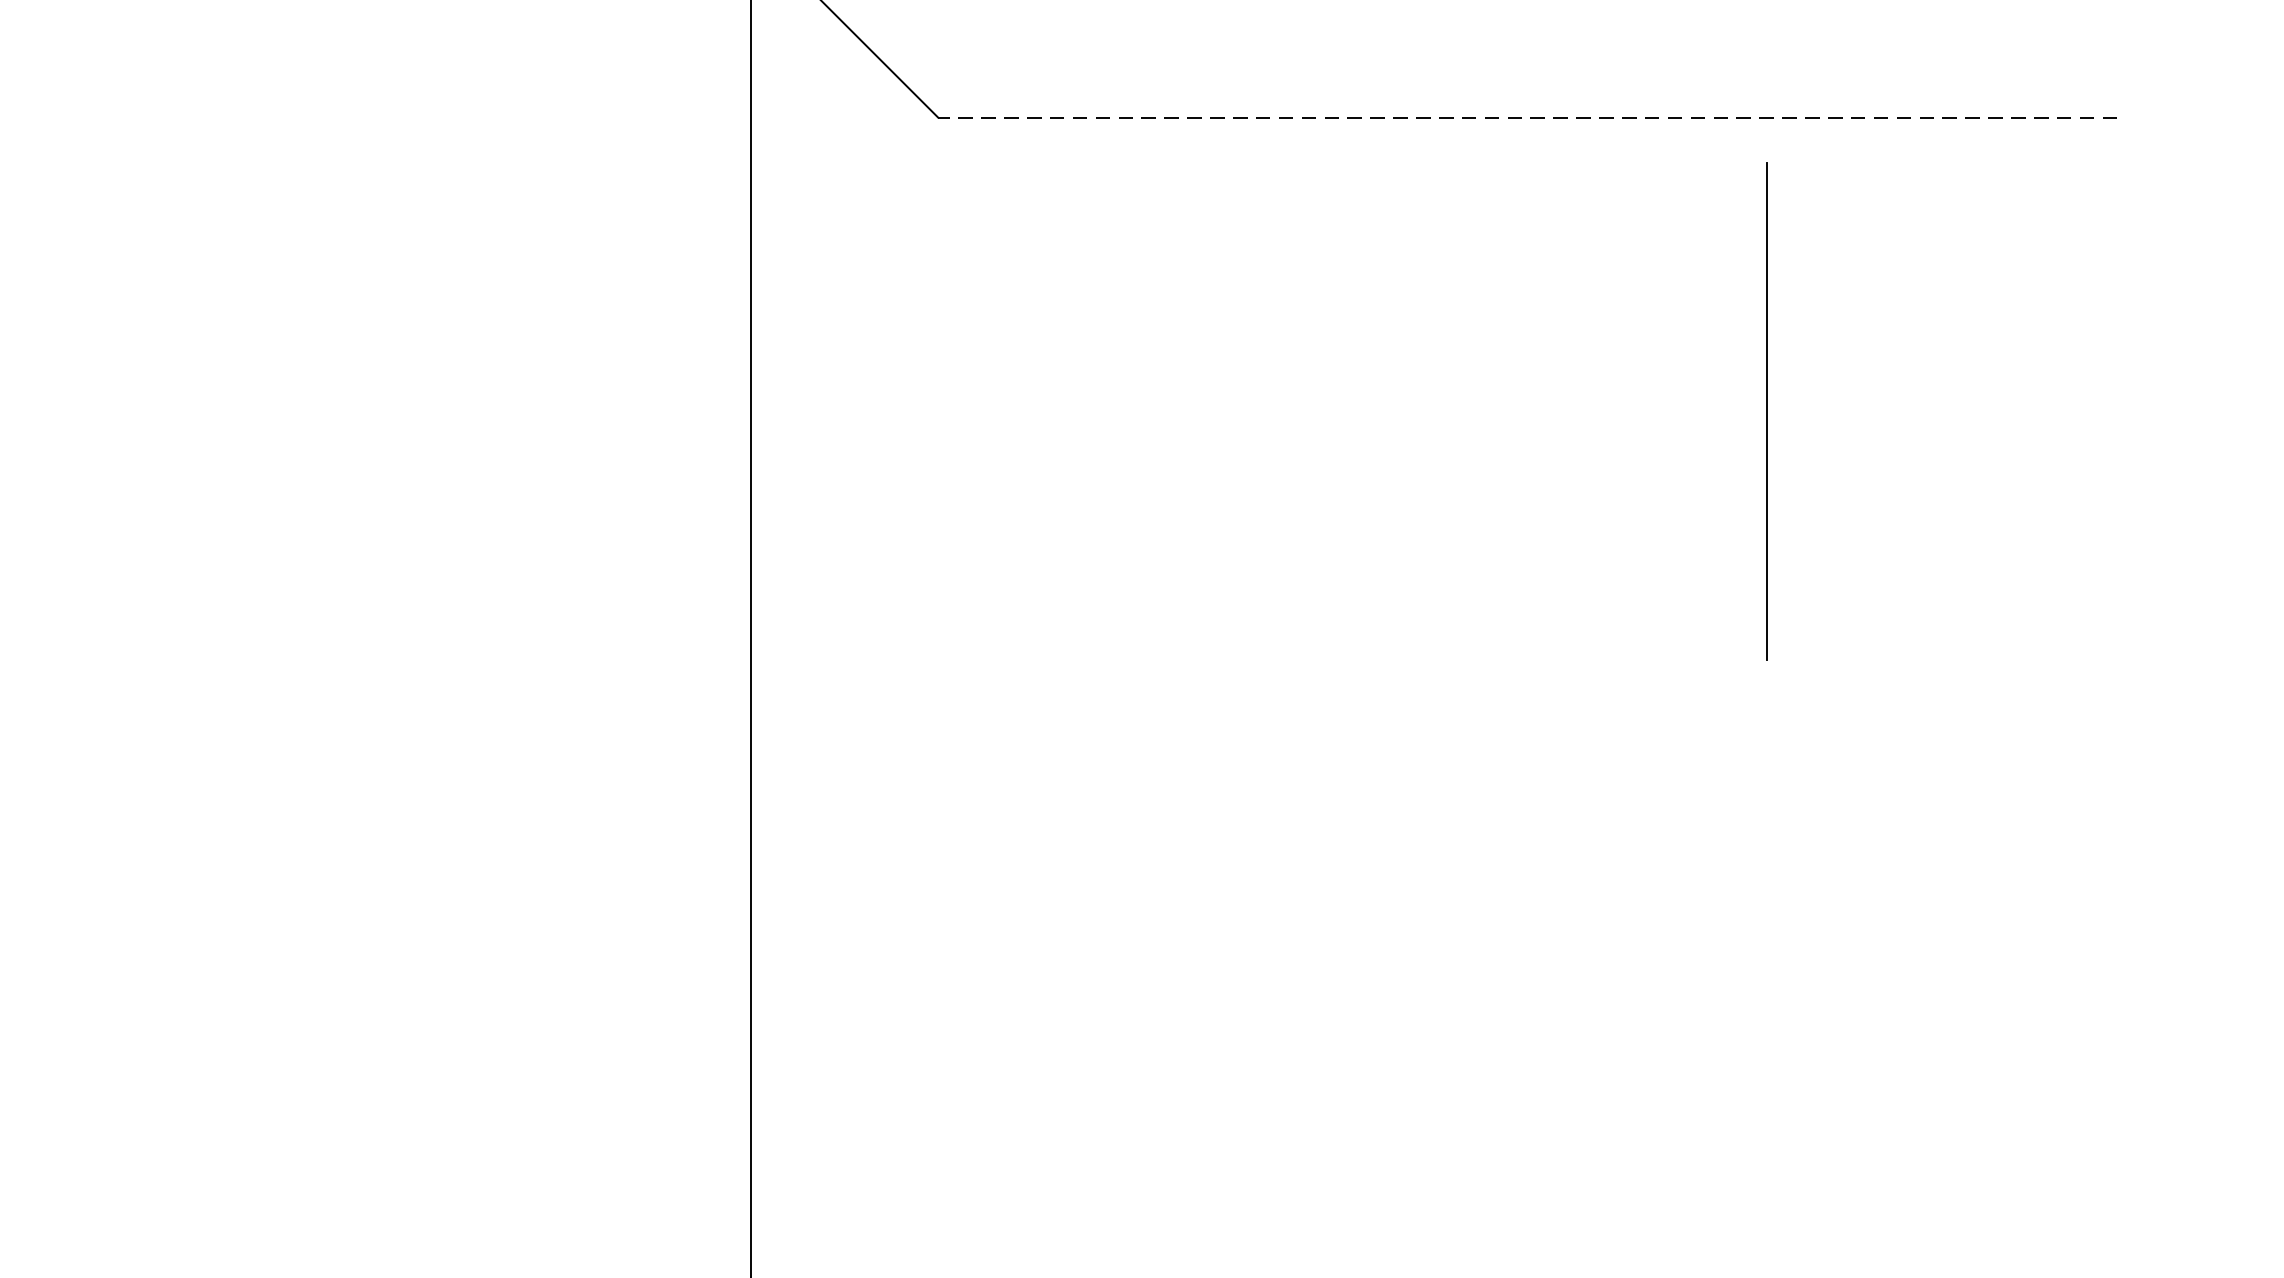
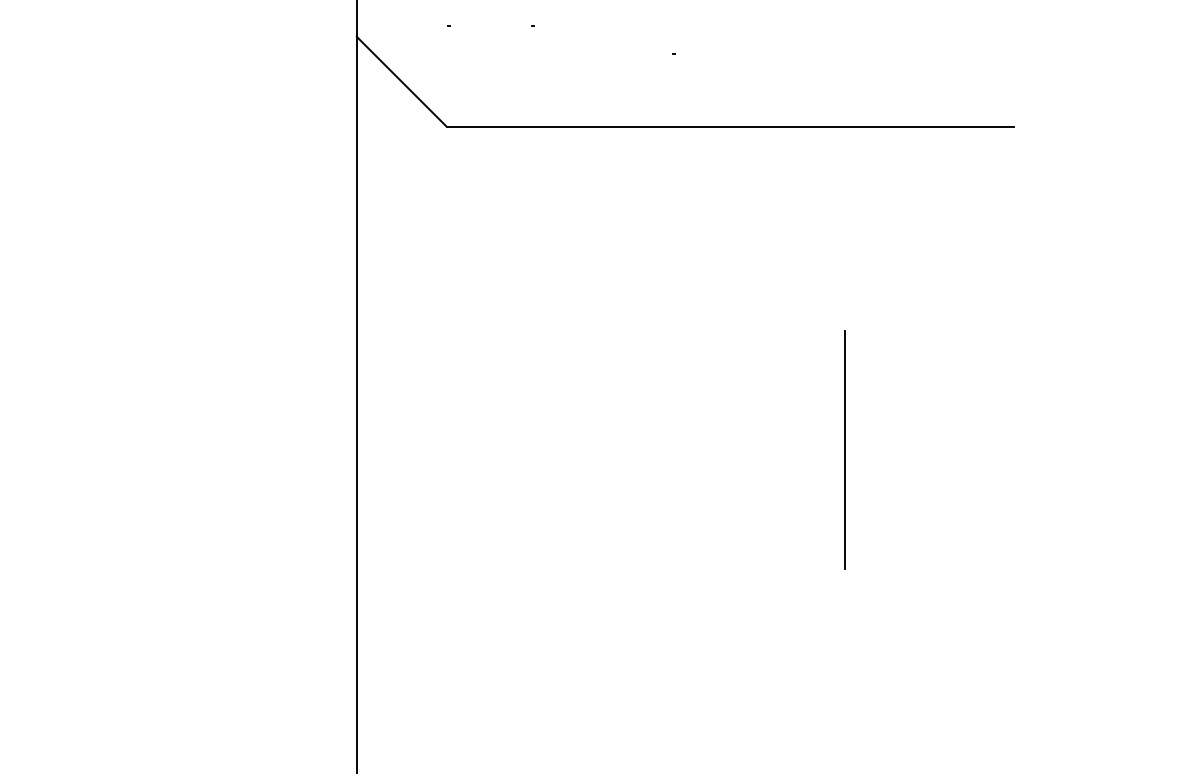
line: (1526, 116) -> (729, 126), dashed -> solid
line: (1765, 410) -> (844, 449), moved

